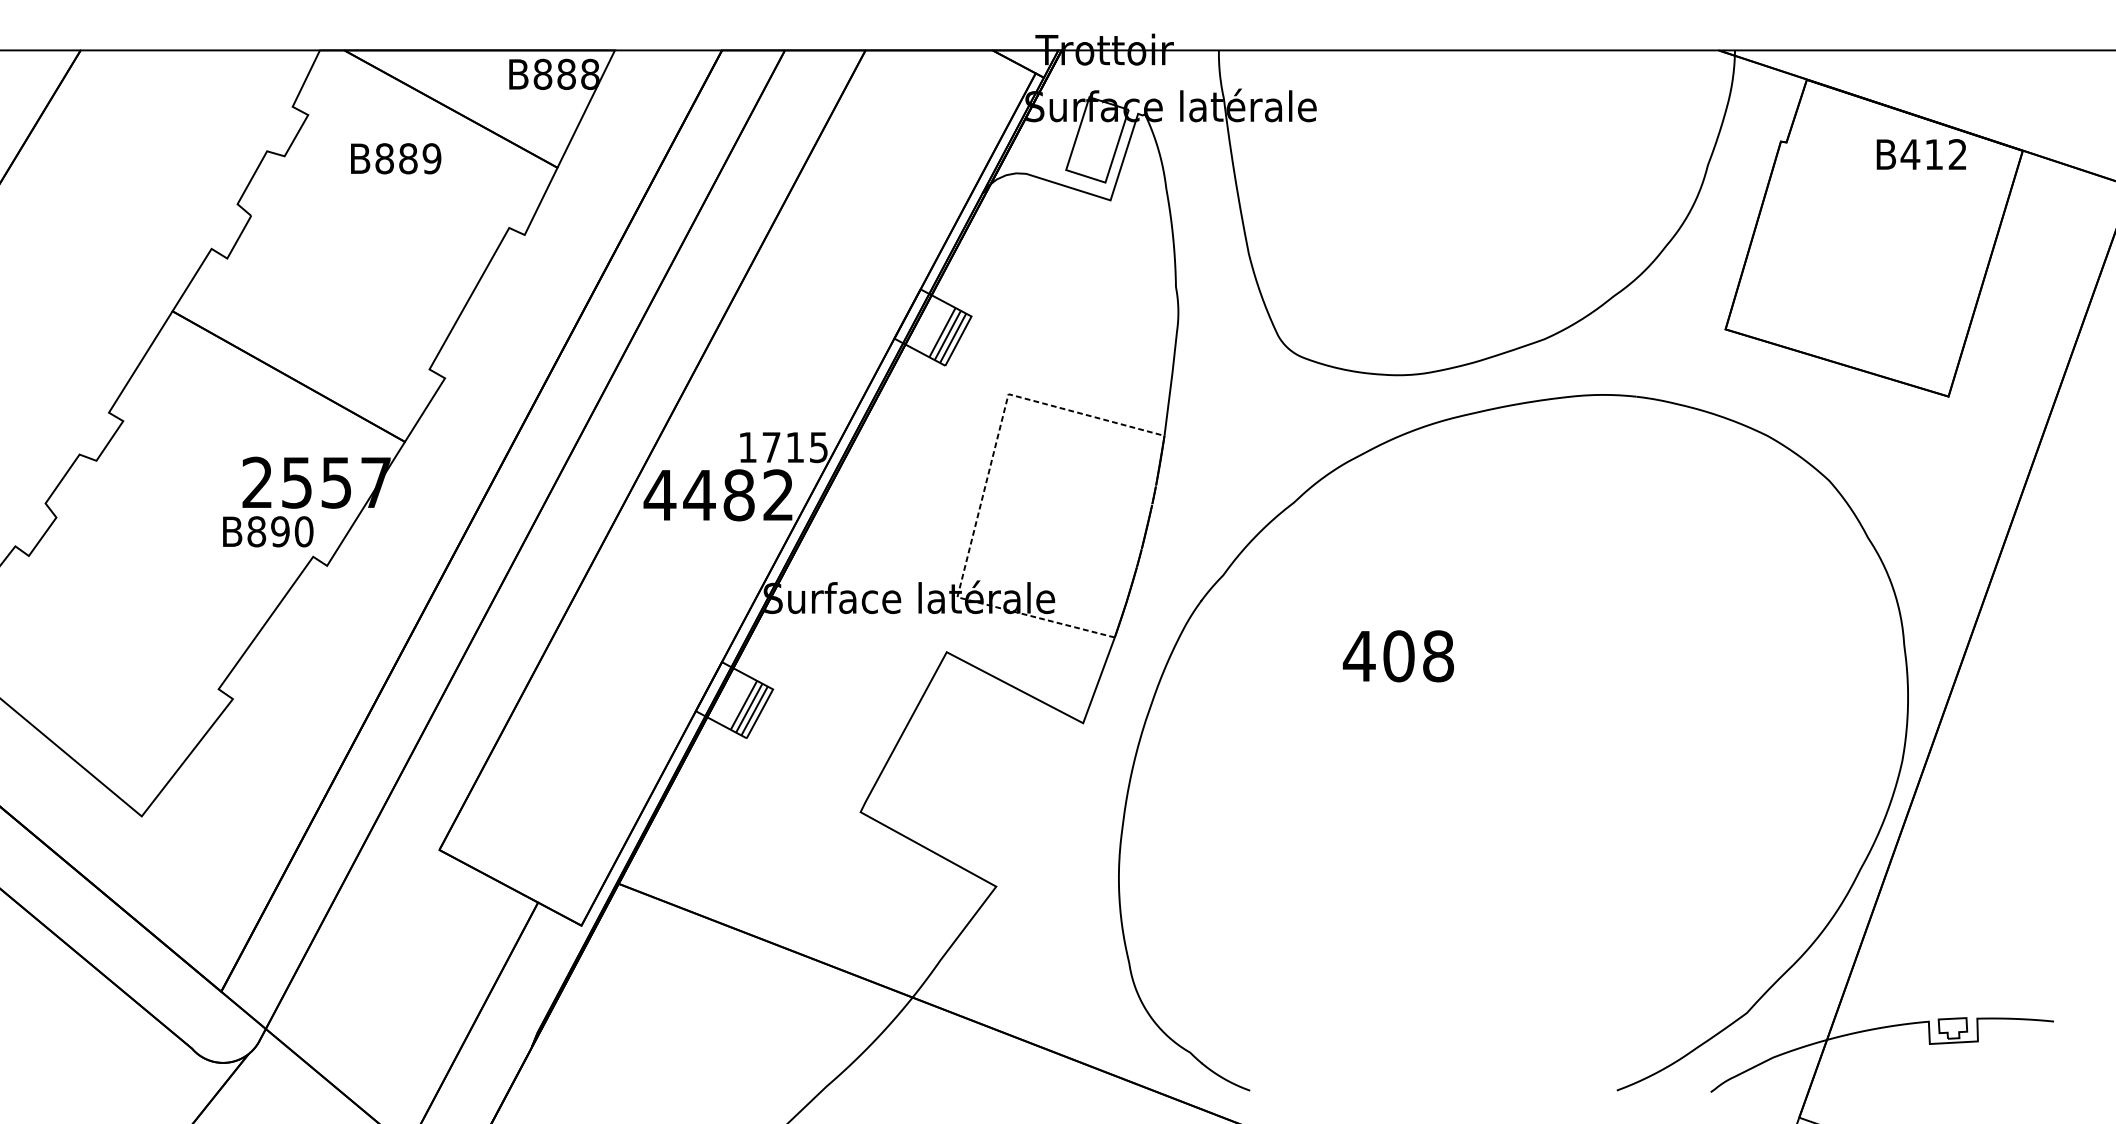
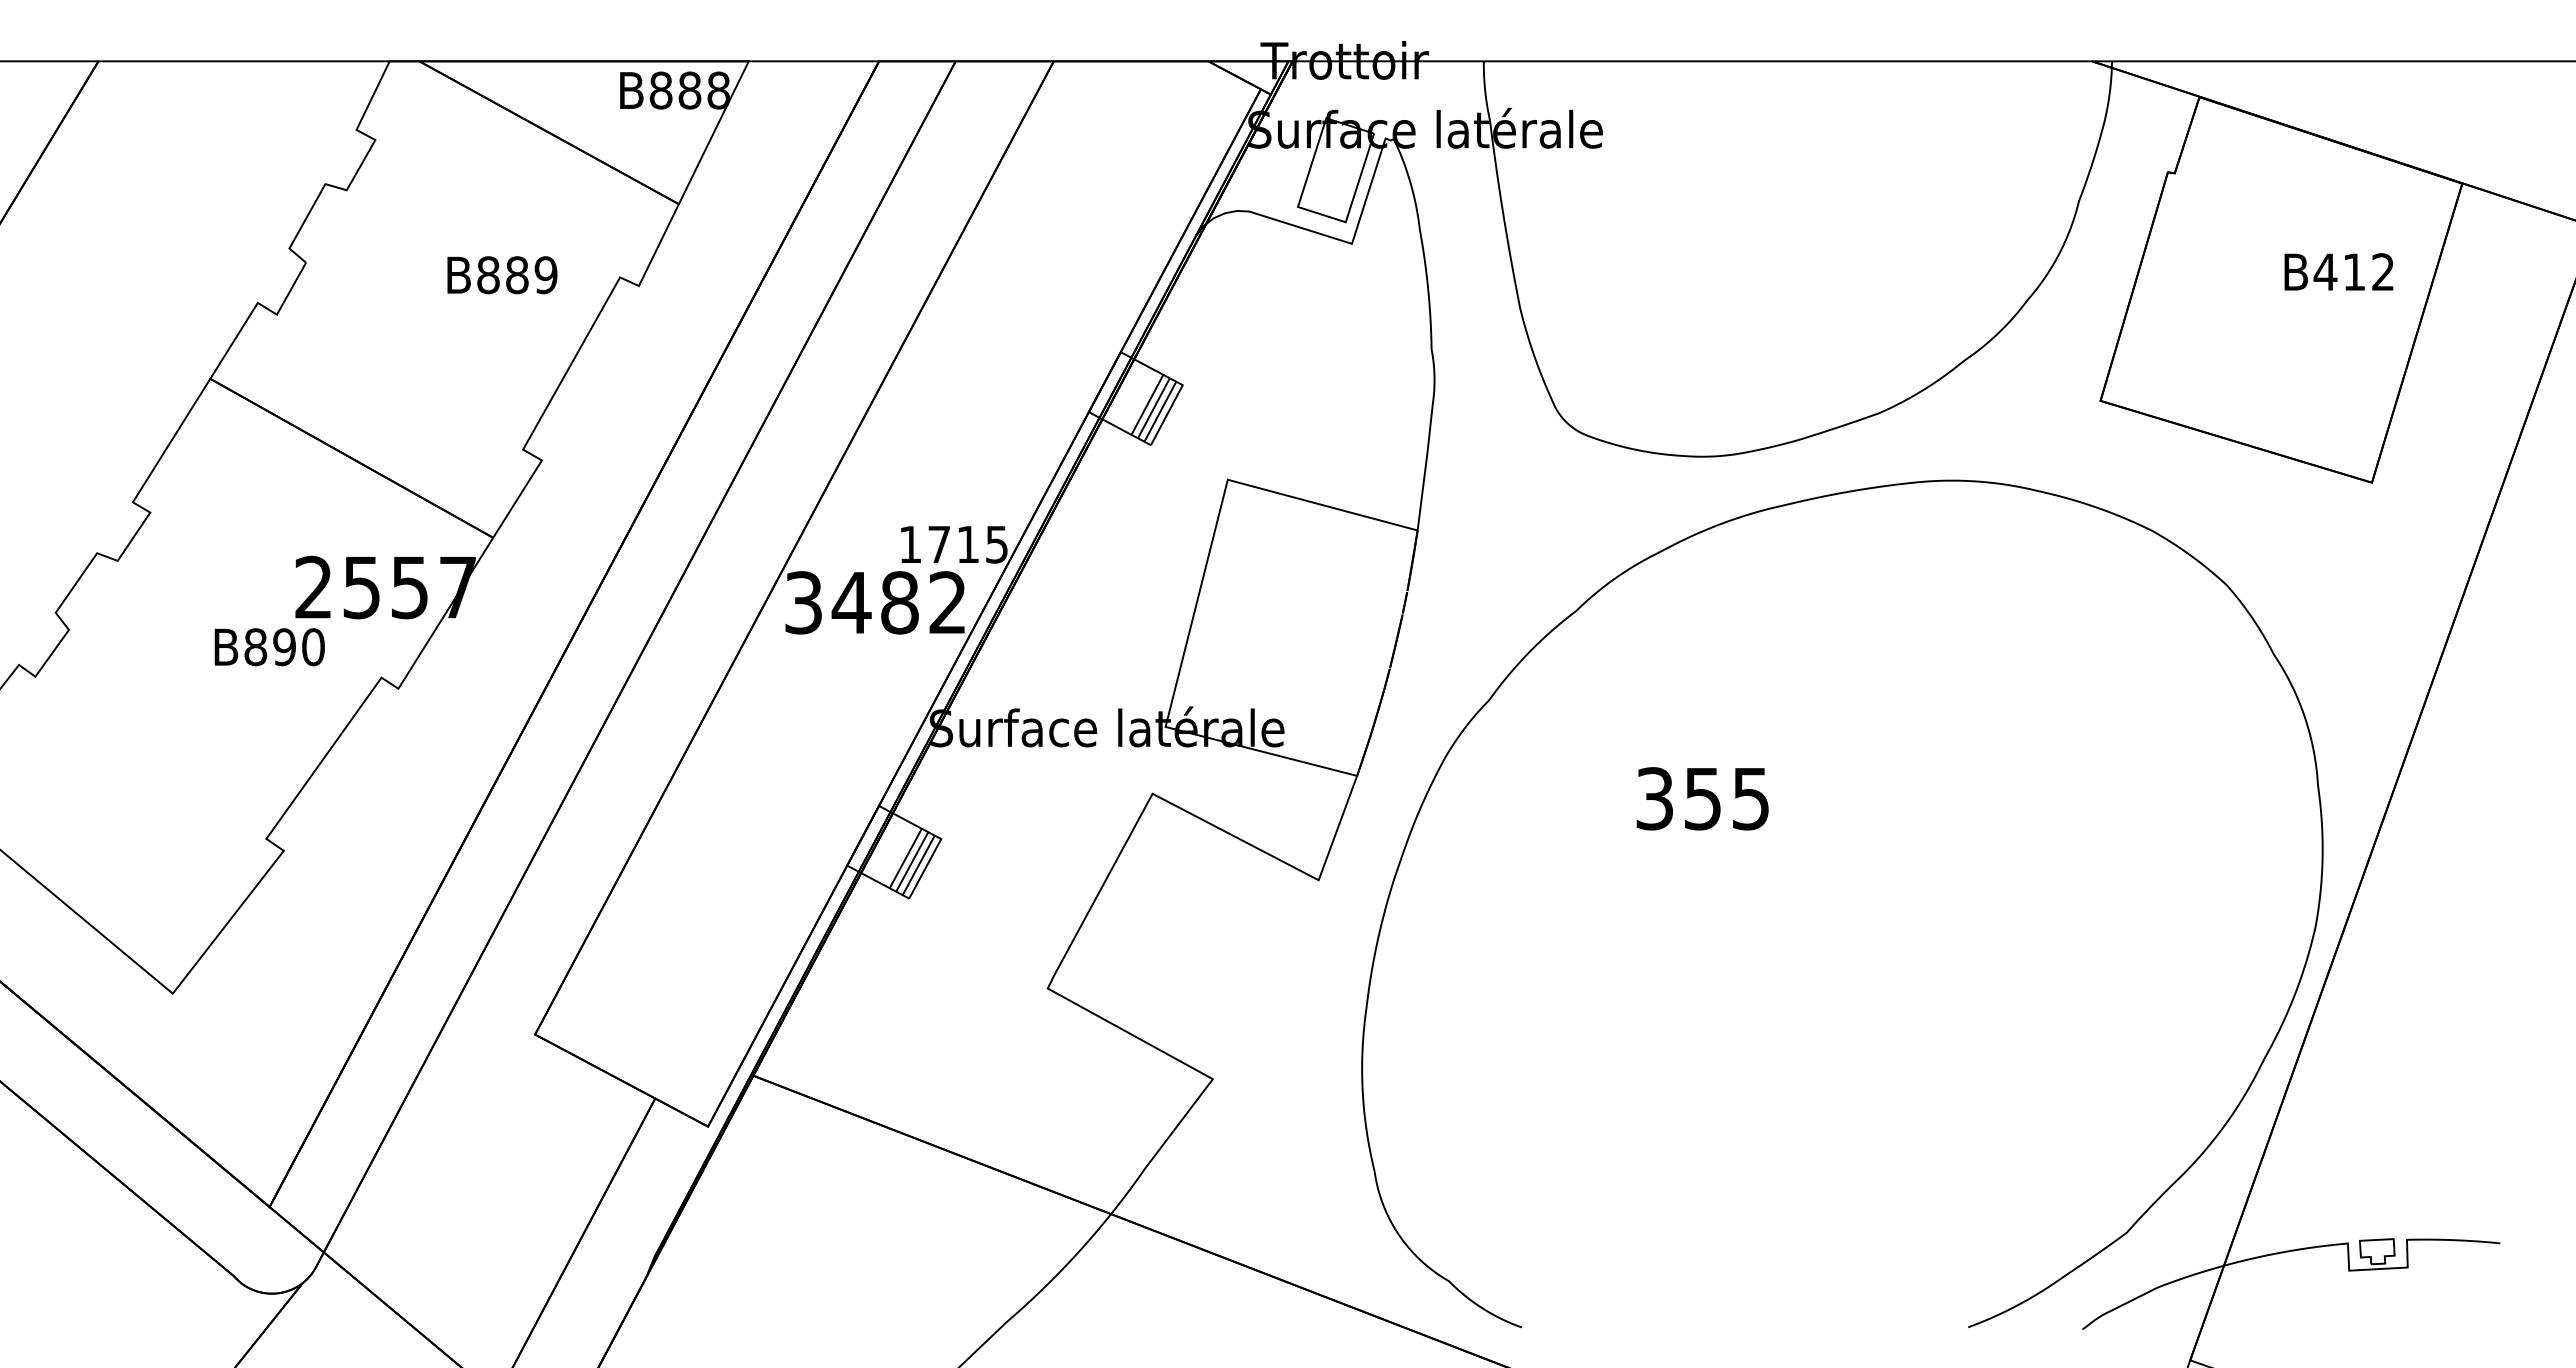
text: (1921, 154) -> (2338, 271), moved
text: (396, 159) -> (502, 275), moved
text: (659, 495) -> (803, 602), 4482 -> 3482
line: (982, 495) -> (1196, 603), dashed -> solid
text: (268, 532) -> (269, 647), moved
text: (1398, 656) -> (1702, 798), 408 -> 355

